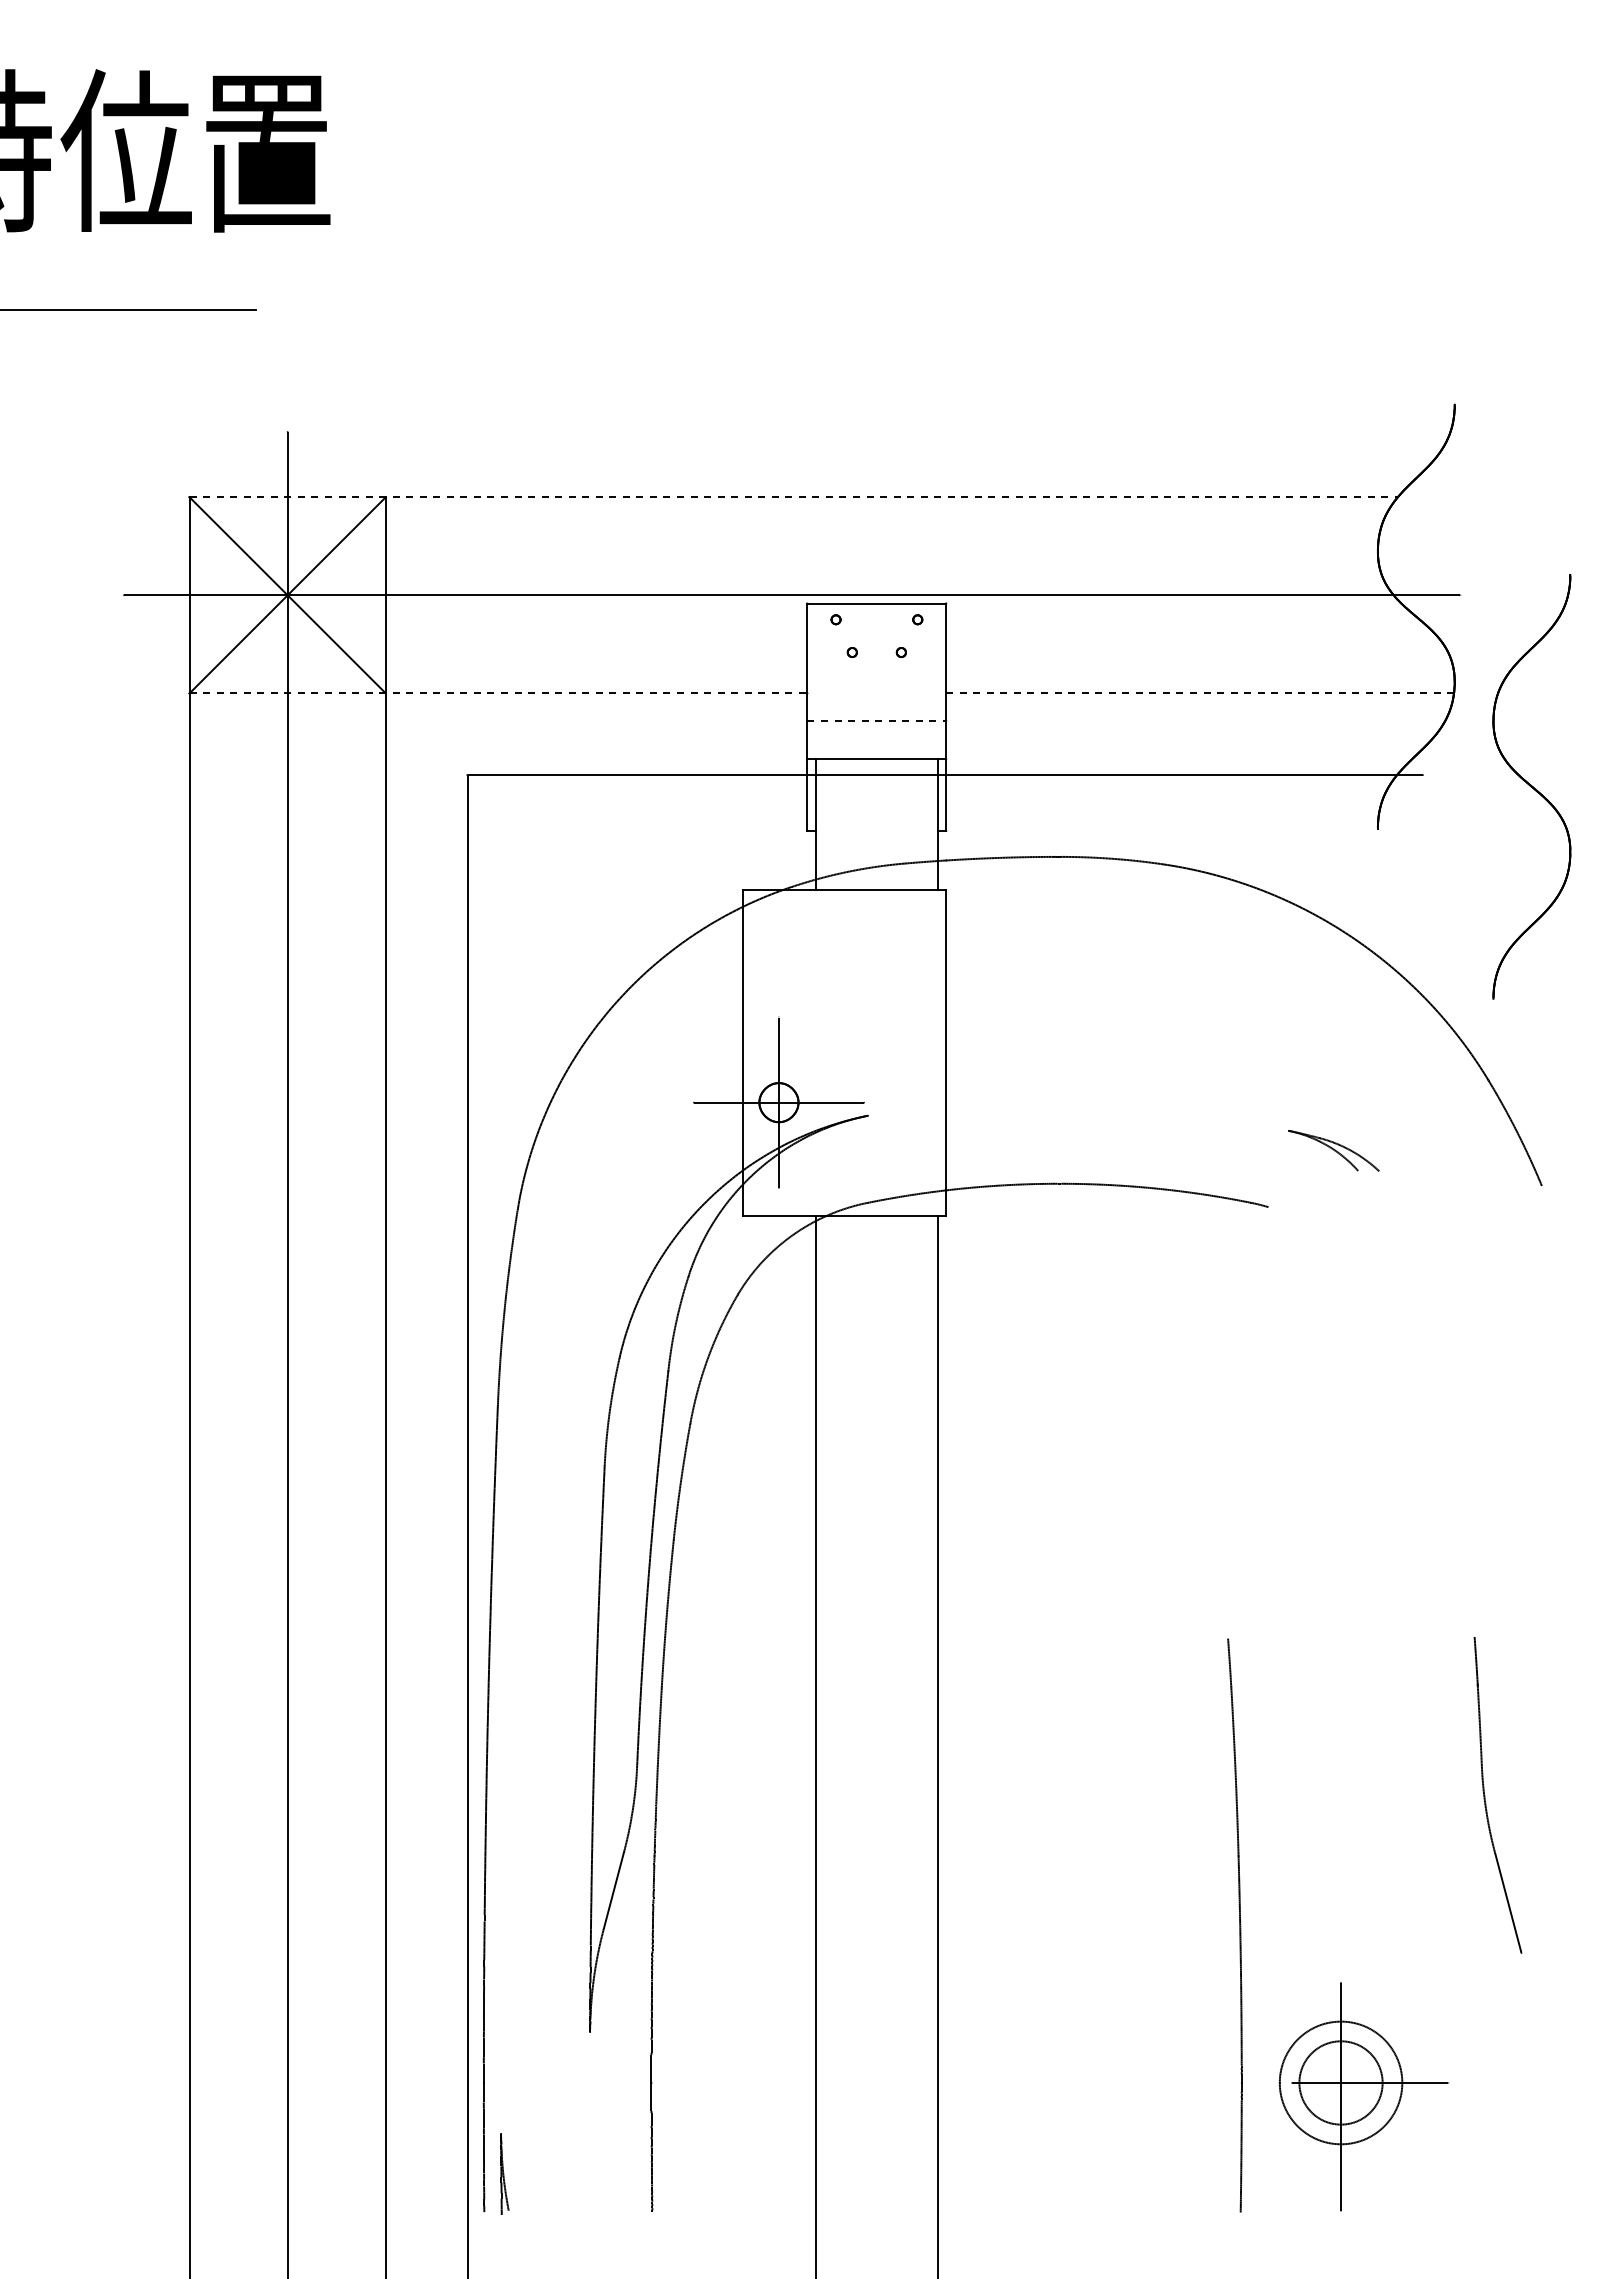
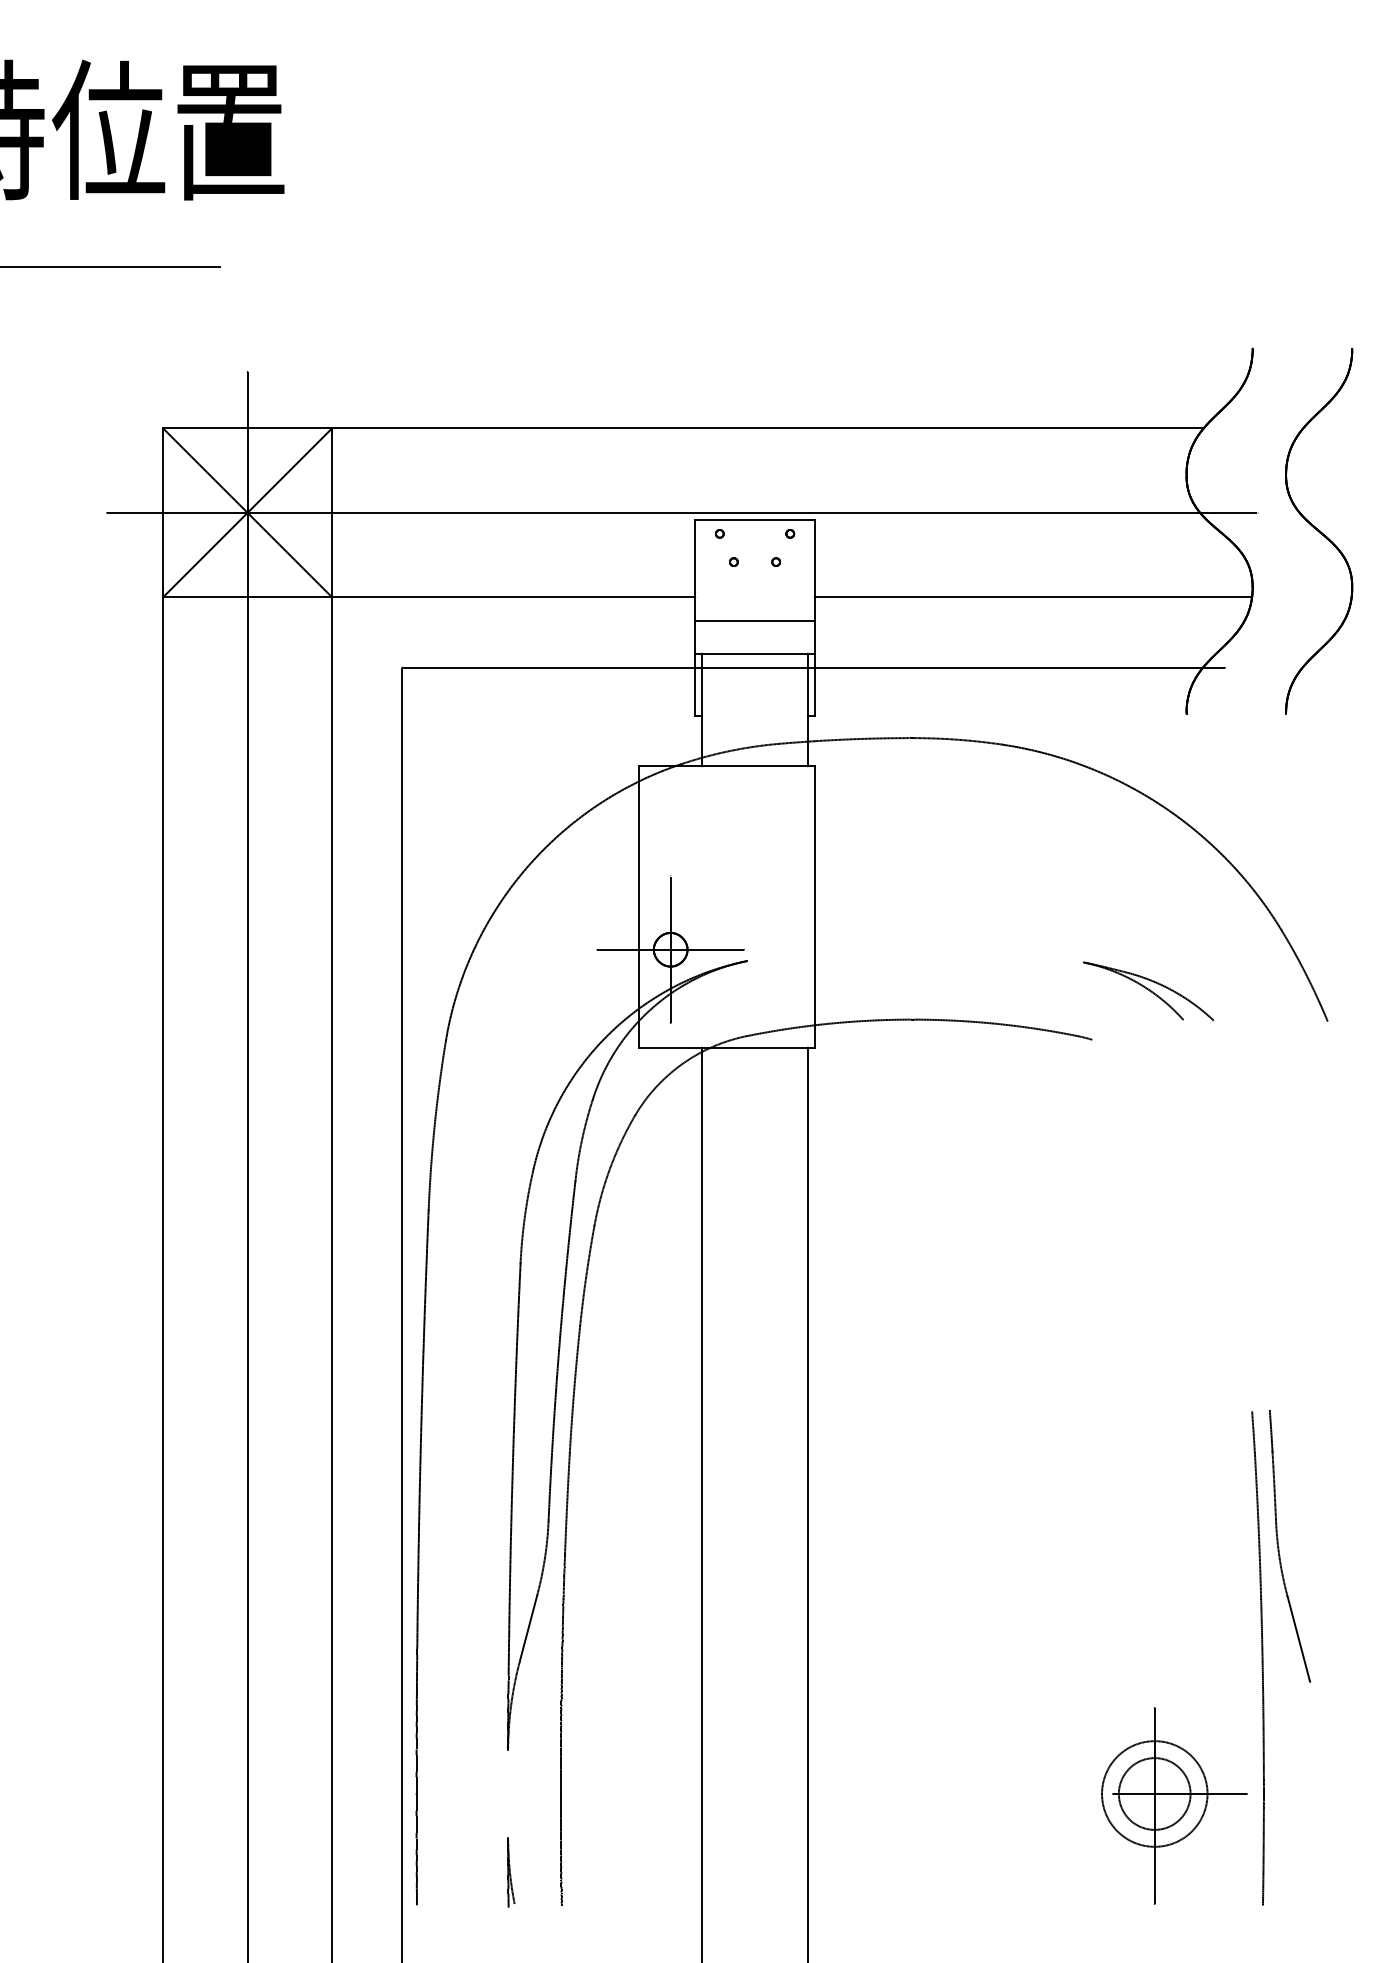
line: (794, 497) -> (684, 428), dashed -> solid
line: (498, 693) -> (429, 597), dashed -> solid
line: (1200, 693) -> (1033, 597), dashed -> solid
line: (877, 721) -> (755, 621), dashed -> solid
part: (1531, 786) -> (1318, 531), moved
part: (1333, 1150) -> (1148, 990), size x1.67
part: (1234, 1925) -> (1257, 1658), moved
part: (504, 2173) -> (510, 1871), moved

